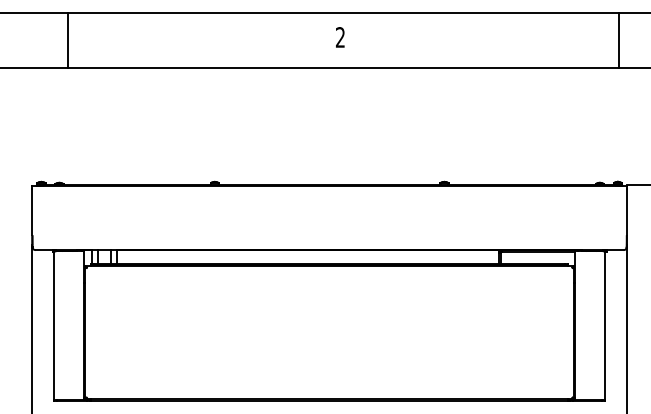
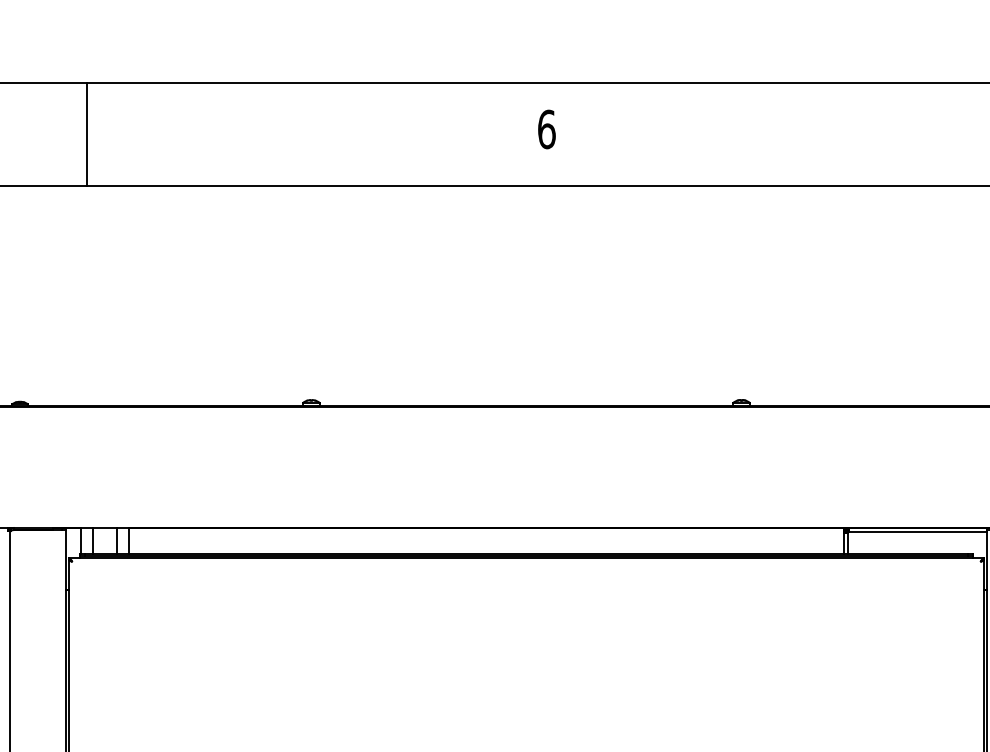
text: (340, 37) -> (546, 129), 2 -> 6
line: (68, 39) -> (87, 133), moved

